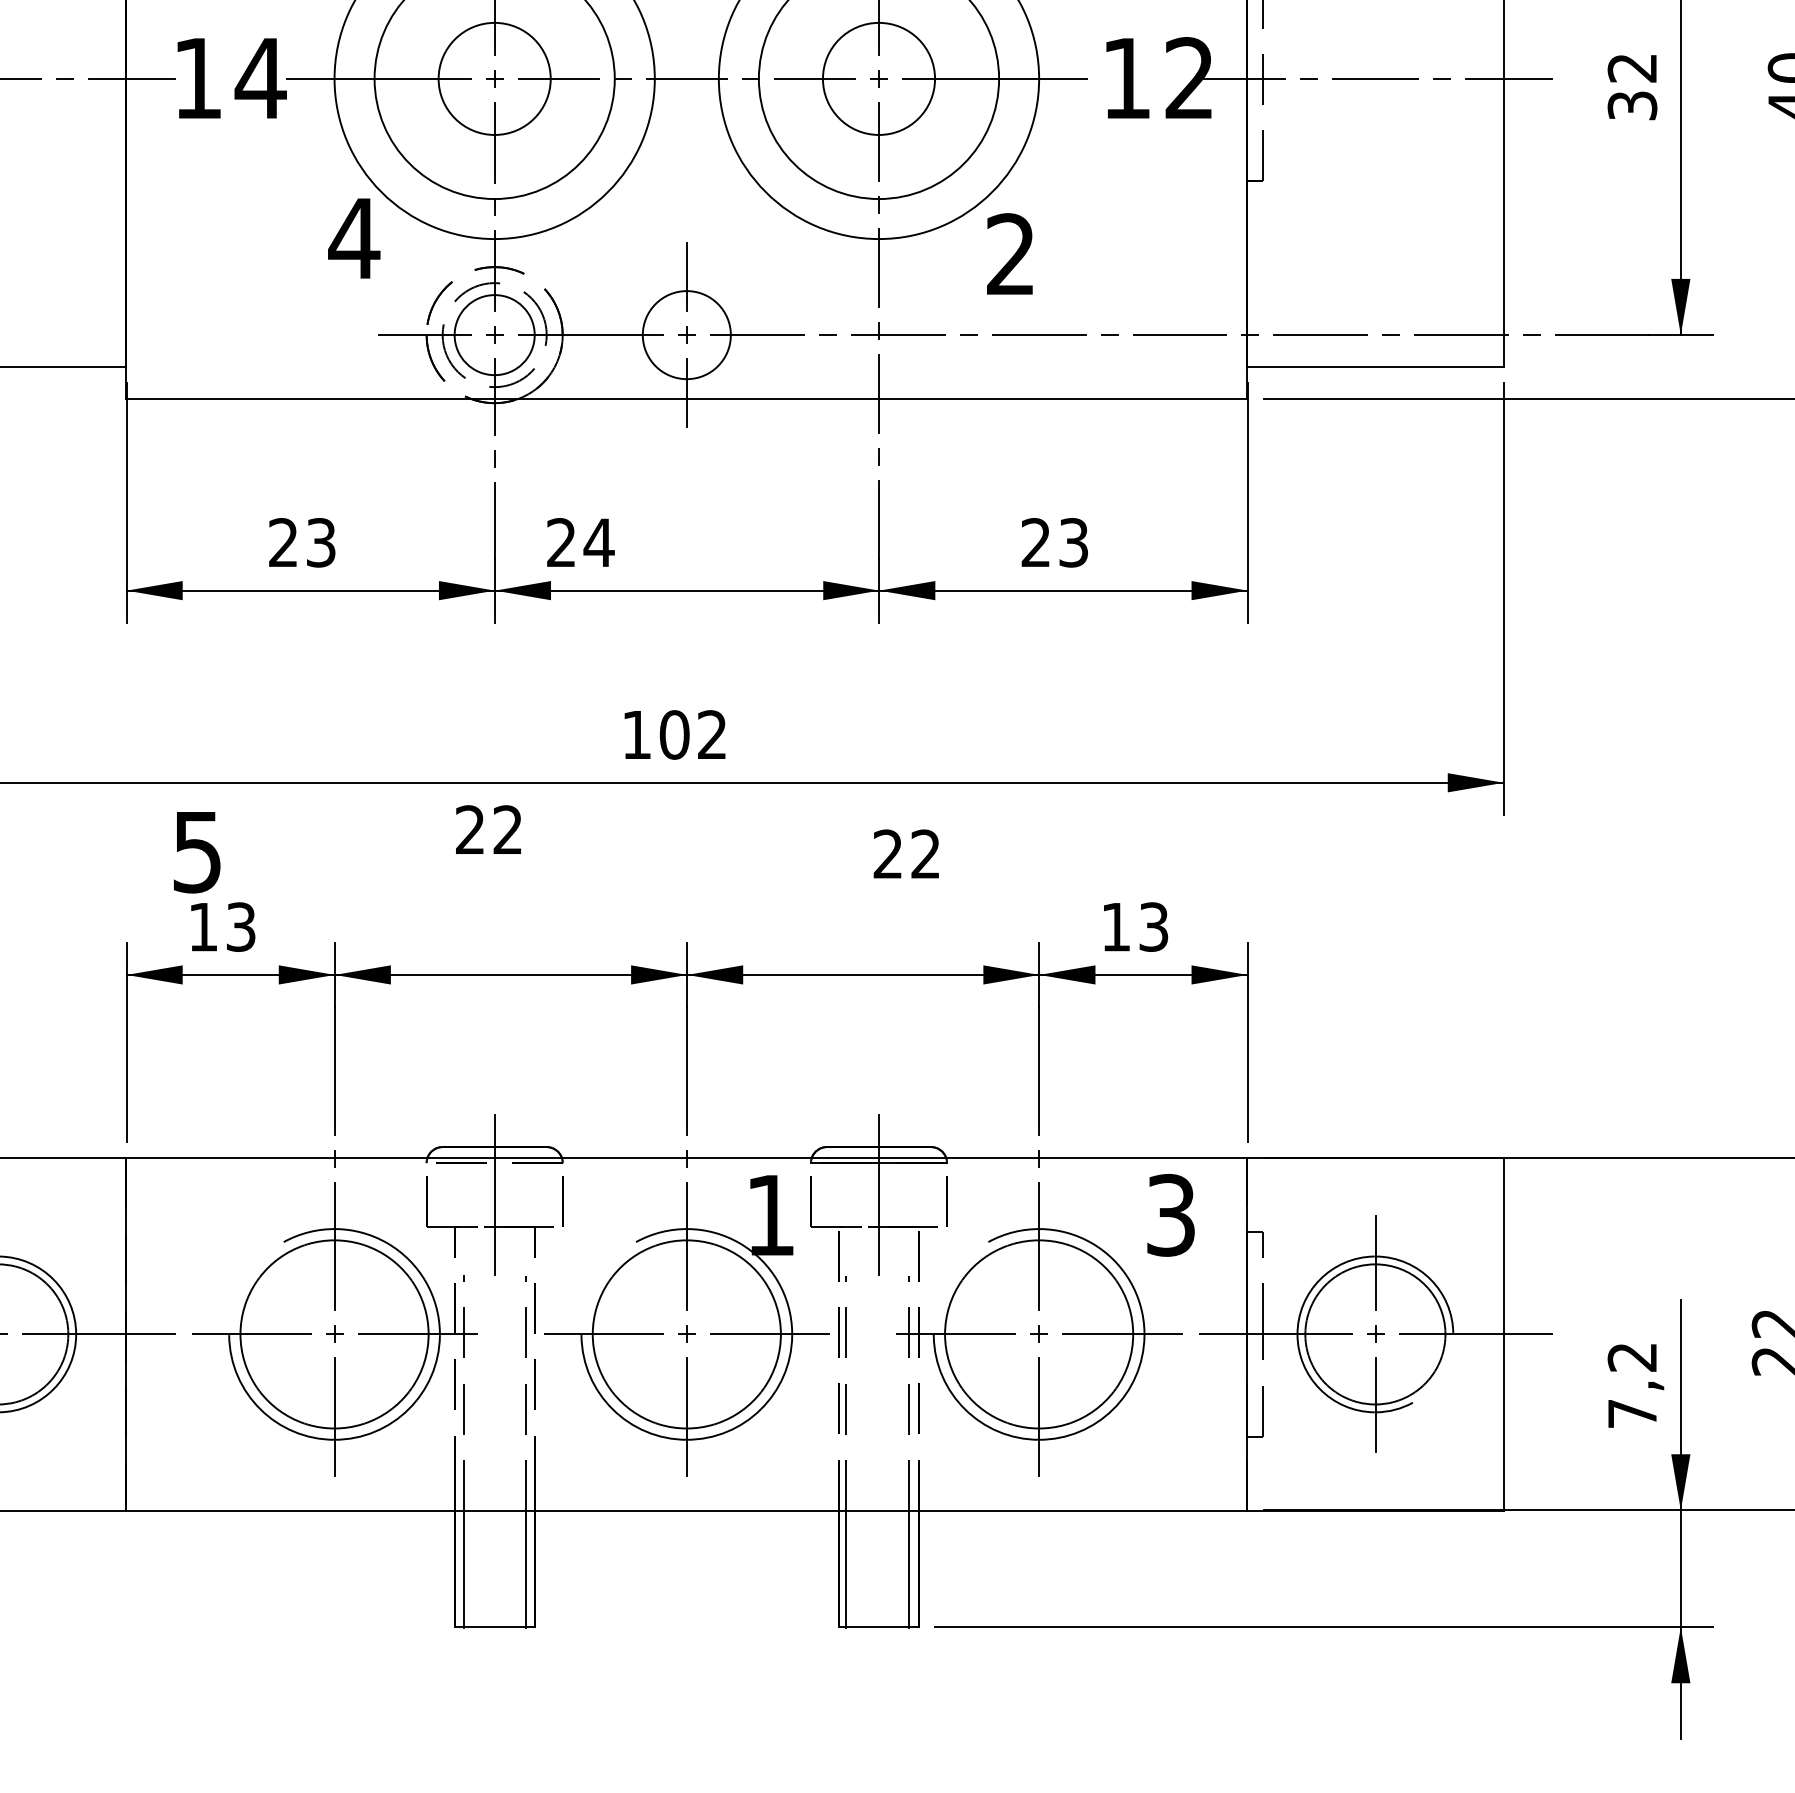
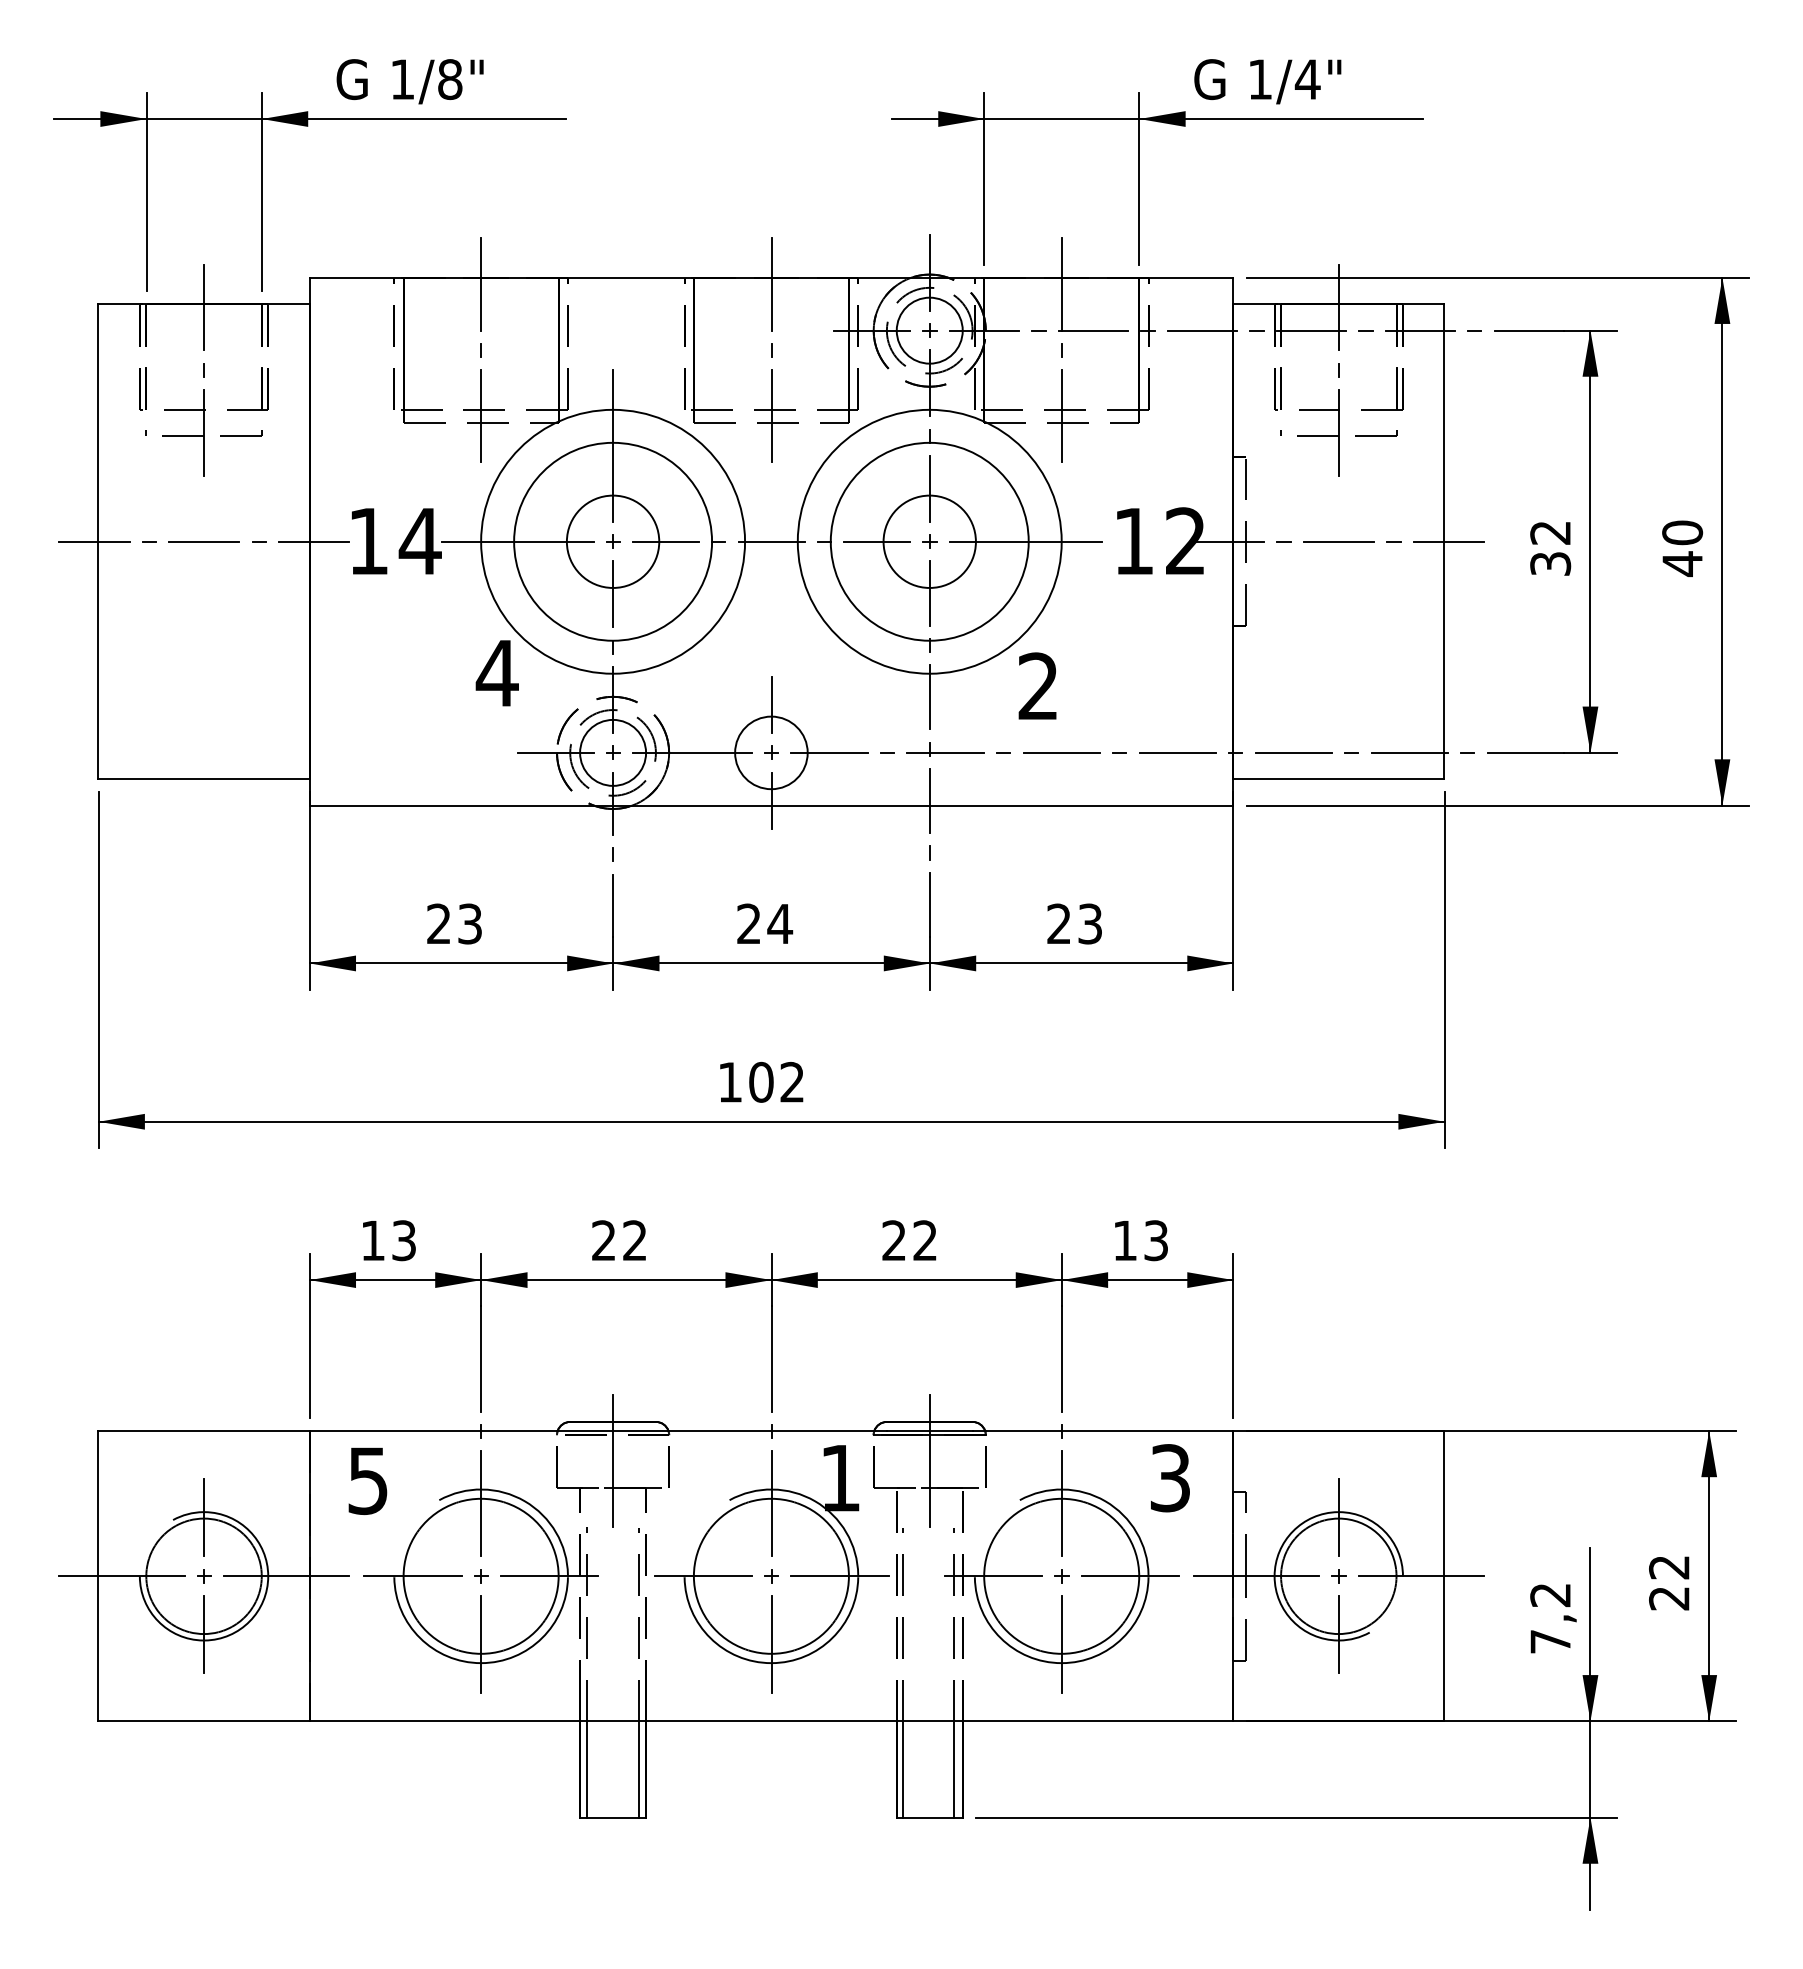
text: (581, 542) -> (765, 923), moved
text: (487, 829) -> (618, 1240), moved
text: (196, 851) -> (367, 1480), moved
text: (906, 854) -> (909, 1240), moved

